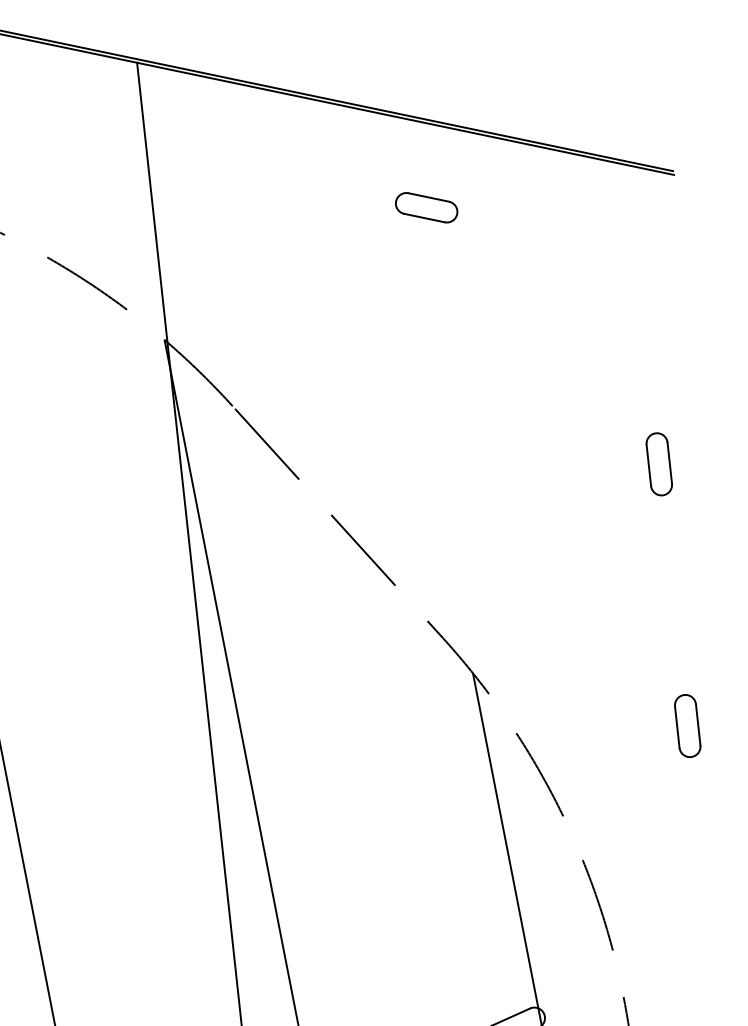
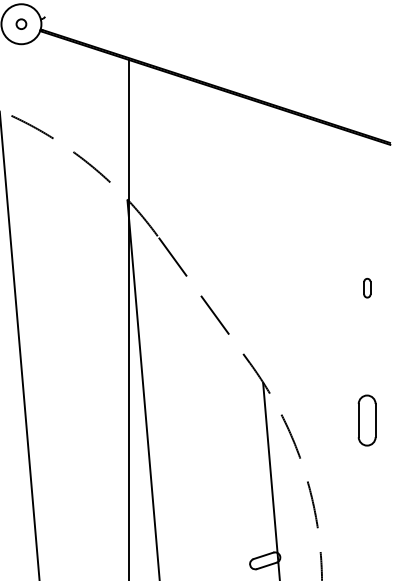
part: (427, 207) -> (265, 147), removed
part: (659, 462) -> (367, 287), size x0.6
part: (687, 724) -> (367, 419), size x1.6

